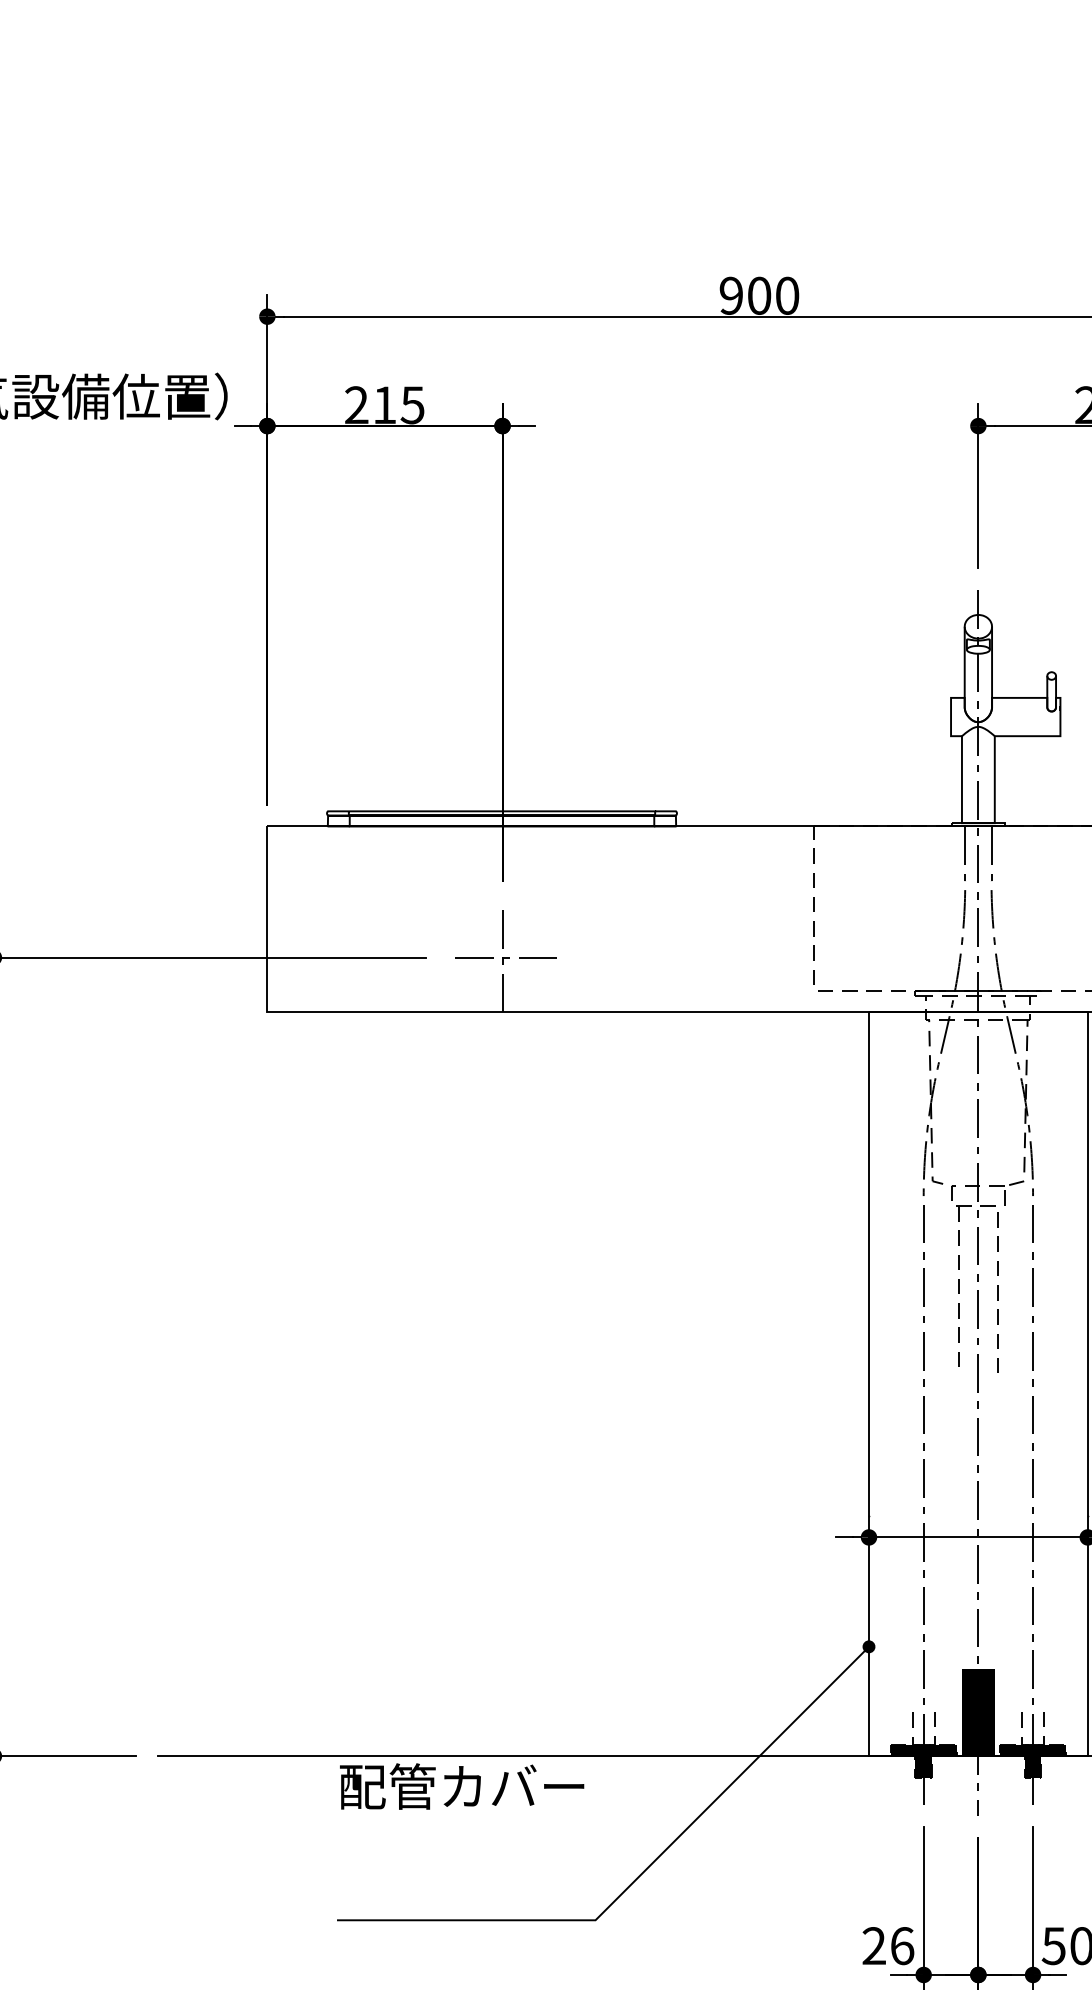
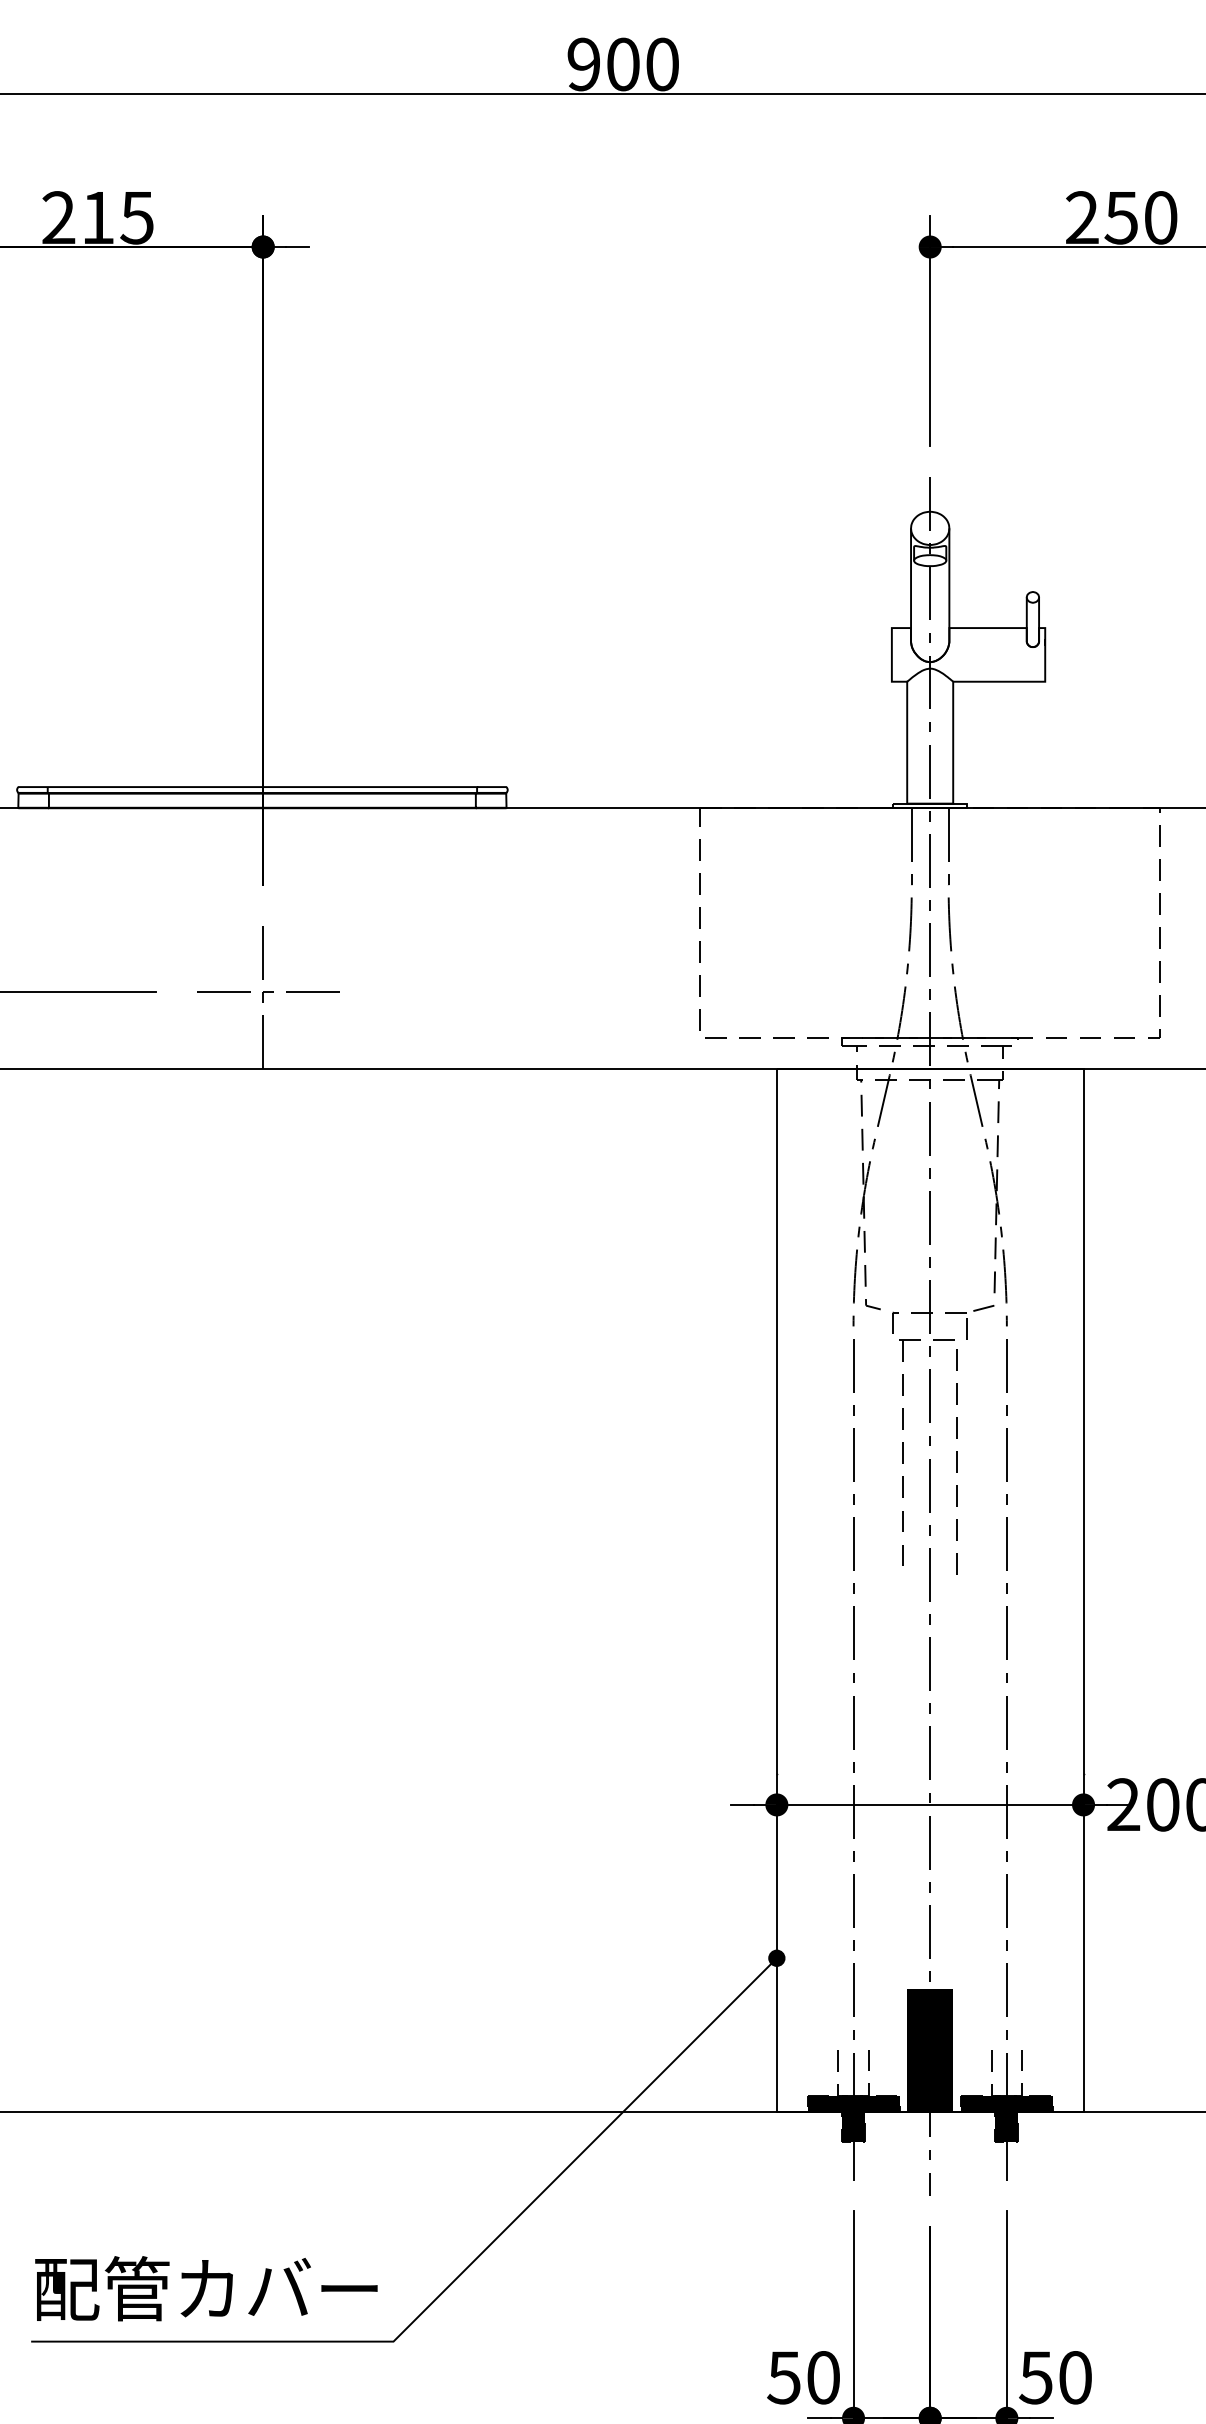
text: (462, 1786) -> (207, 2288), moved
text: (888, 1946) -> (804, 2378), 26 -> 50

